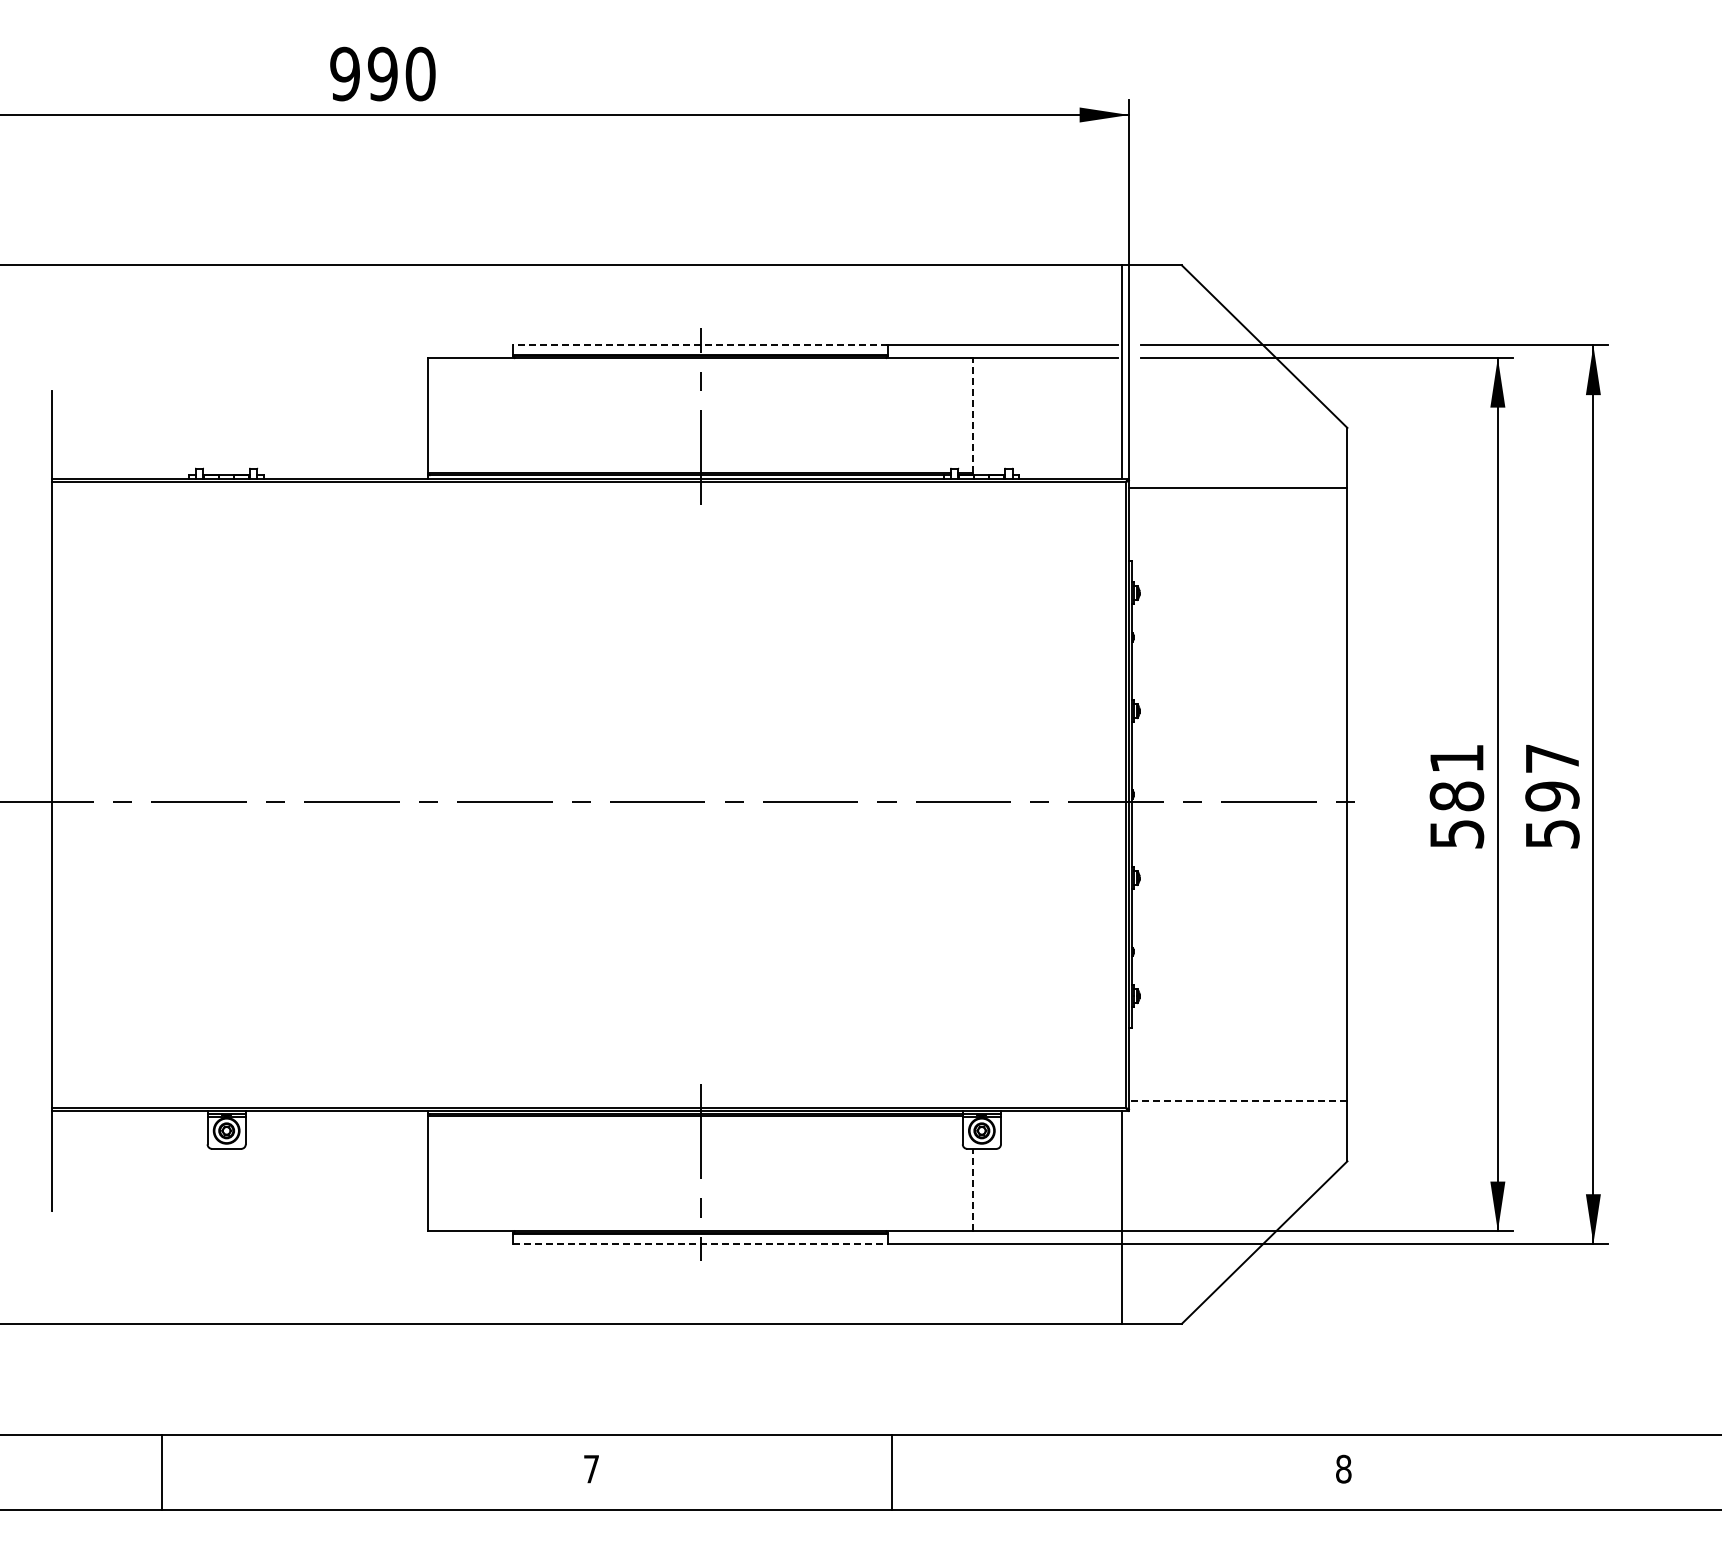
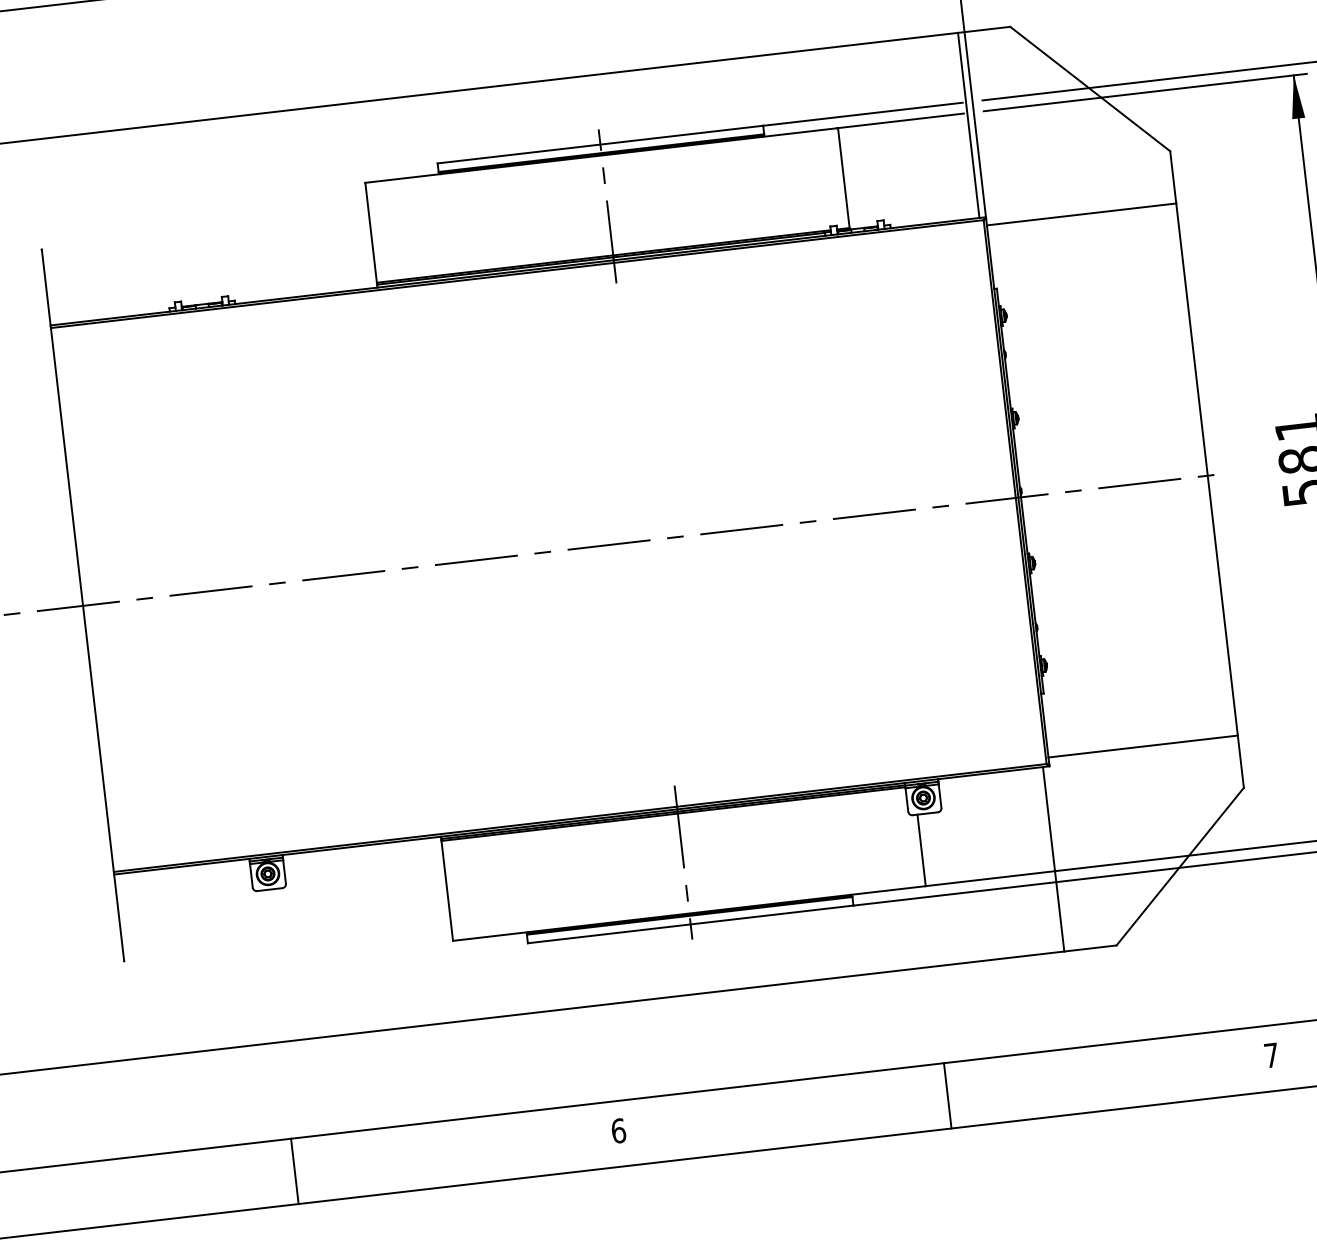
line: (700, 345) -> (600, 144), dashed -> solid
line: (972, 415) -> (843, 178), dashed -> solid
line: (1237, 1101) -> (1142, 746), dashed -> solid
line: (972, 1189) -> (921, 849), dashed -> solid
line: (700, 1243) -> (690, 924), dashed -> solid
text: (591, 1468) -> (618, 1130), 7 -> 6
text: (1343, 1468) -> (1271, 1054), 8 -> 7
line: (162, 1472) -> (295, 1171), moved
line: (892, 1472) -> (947, 1095), moved

